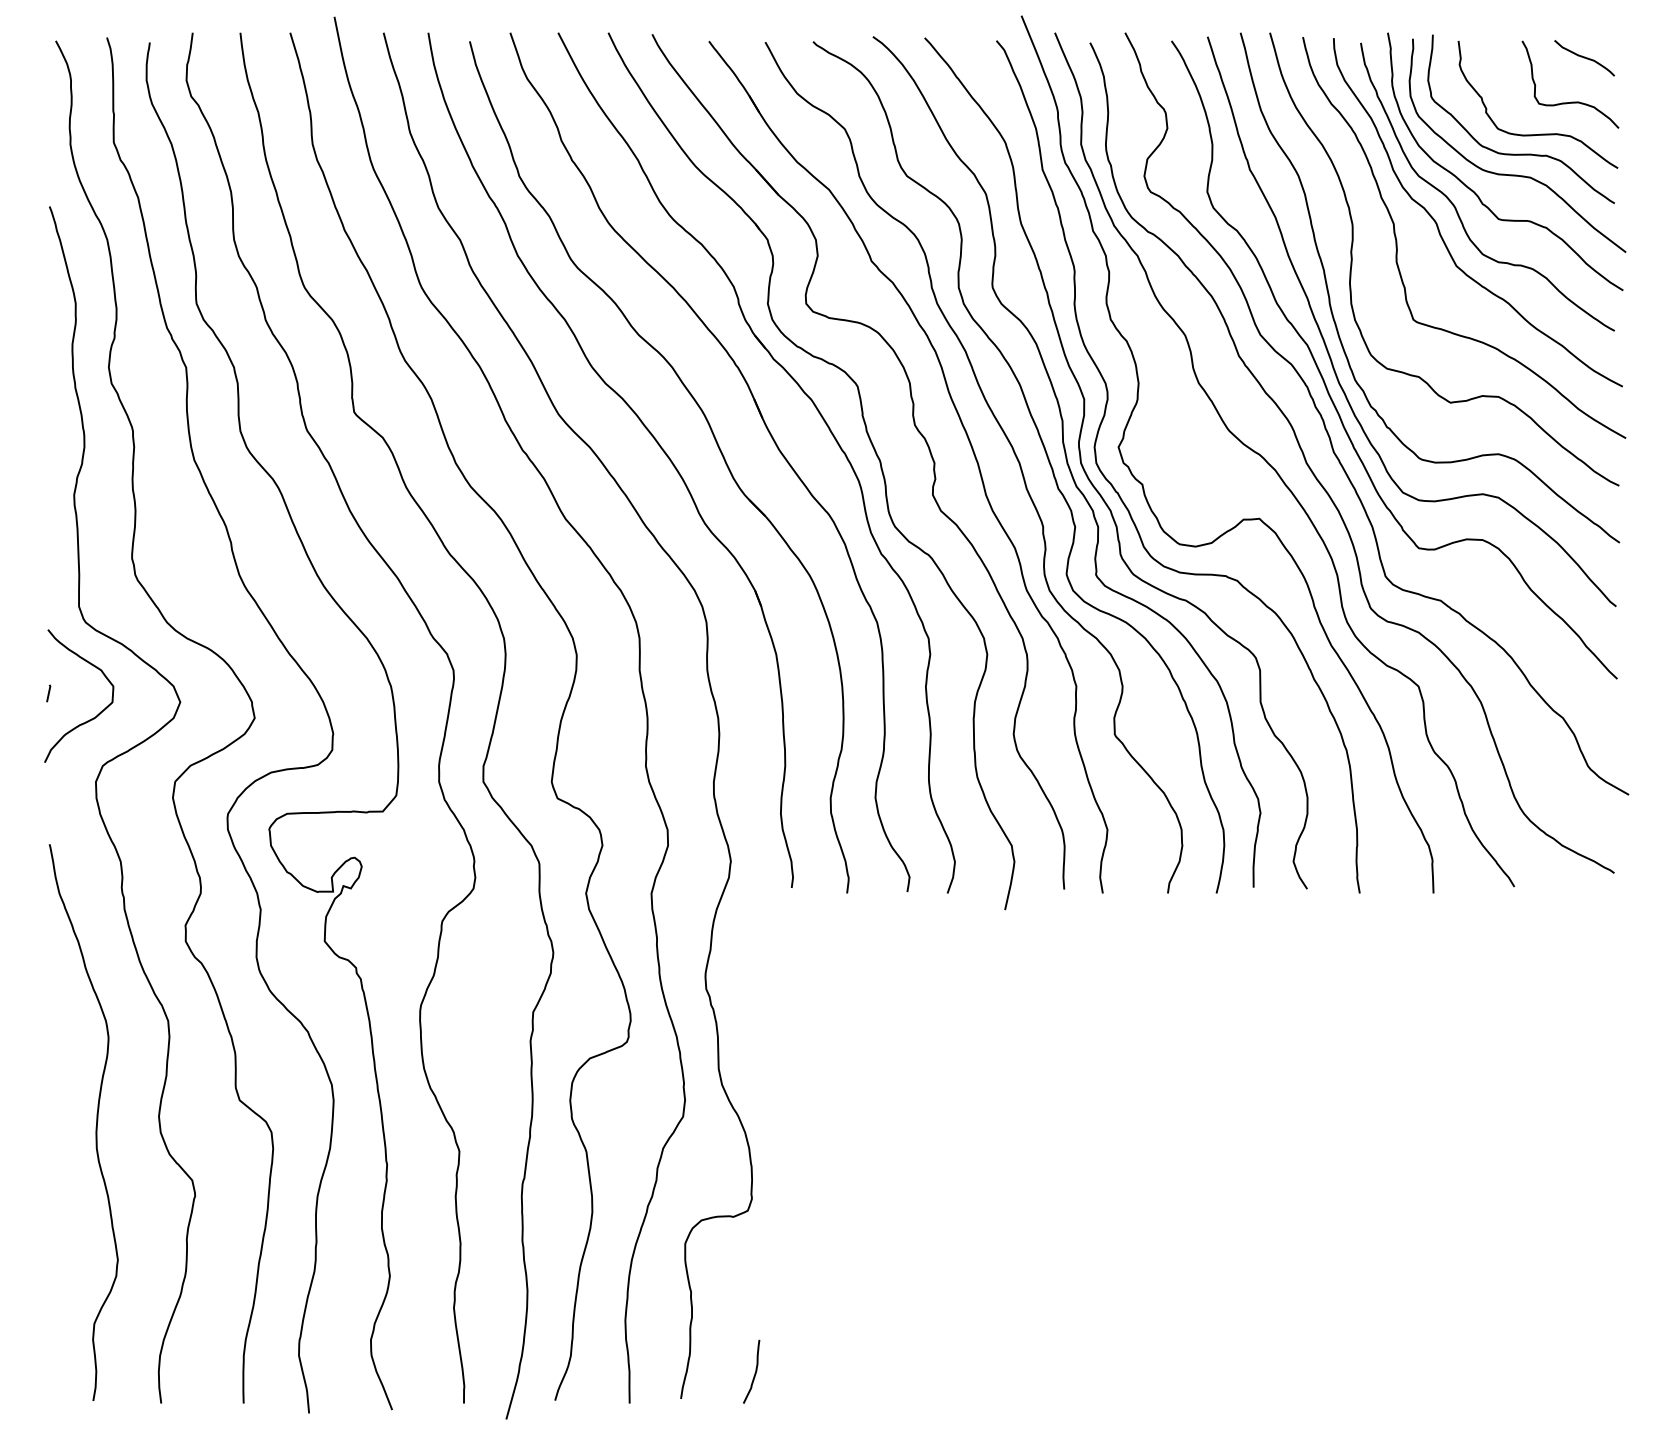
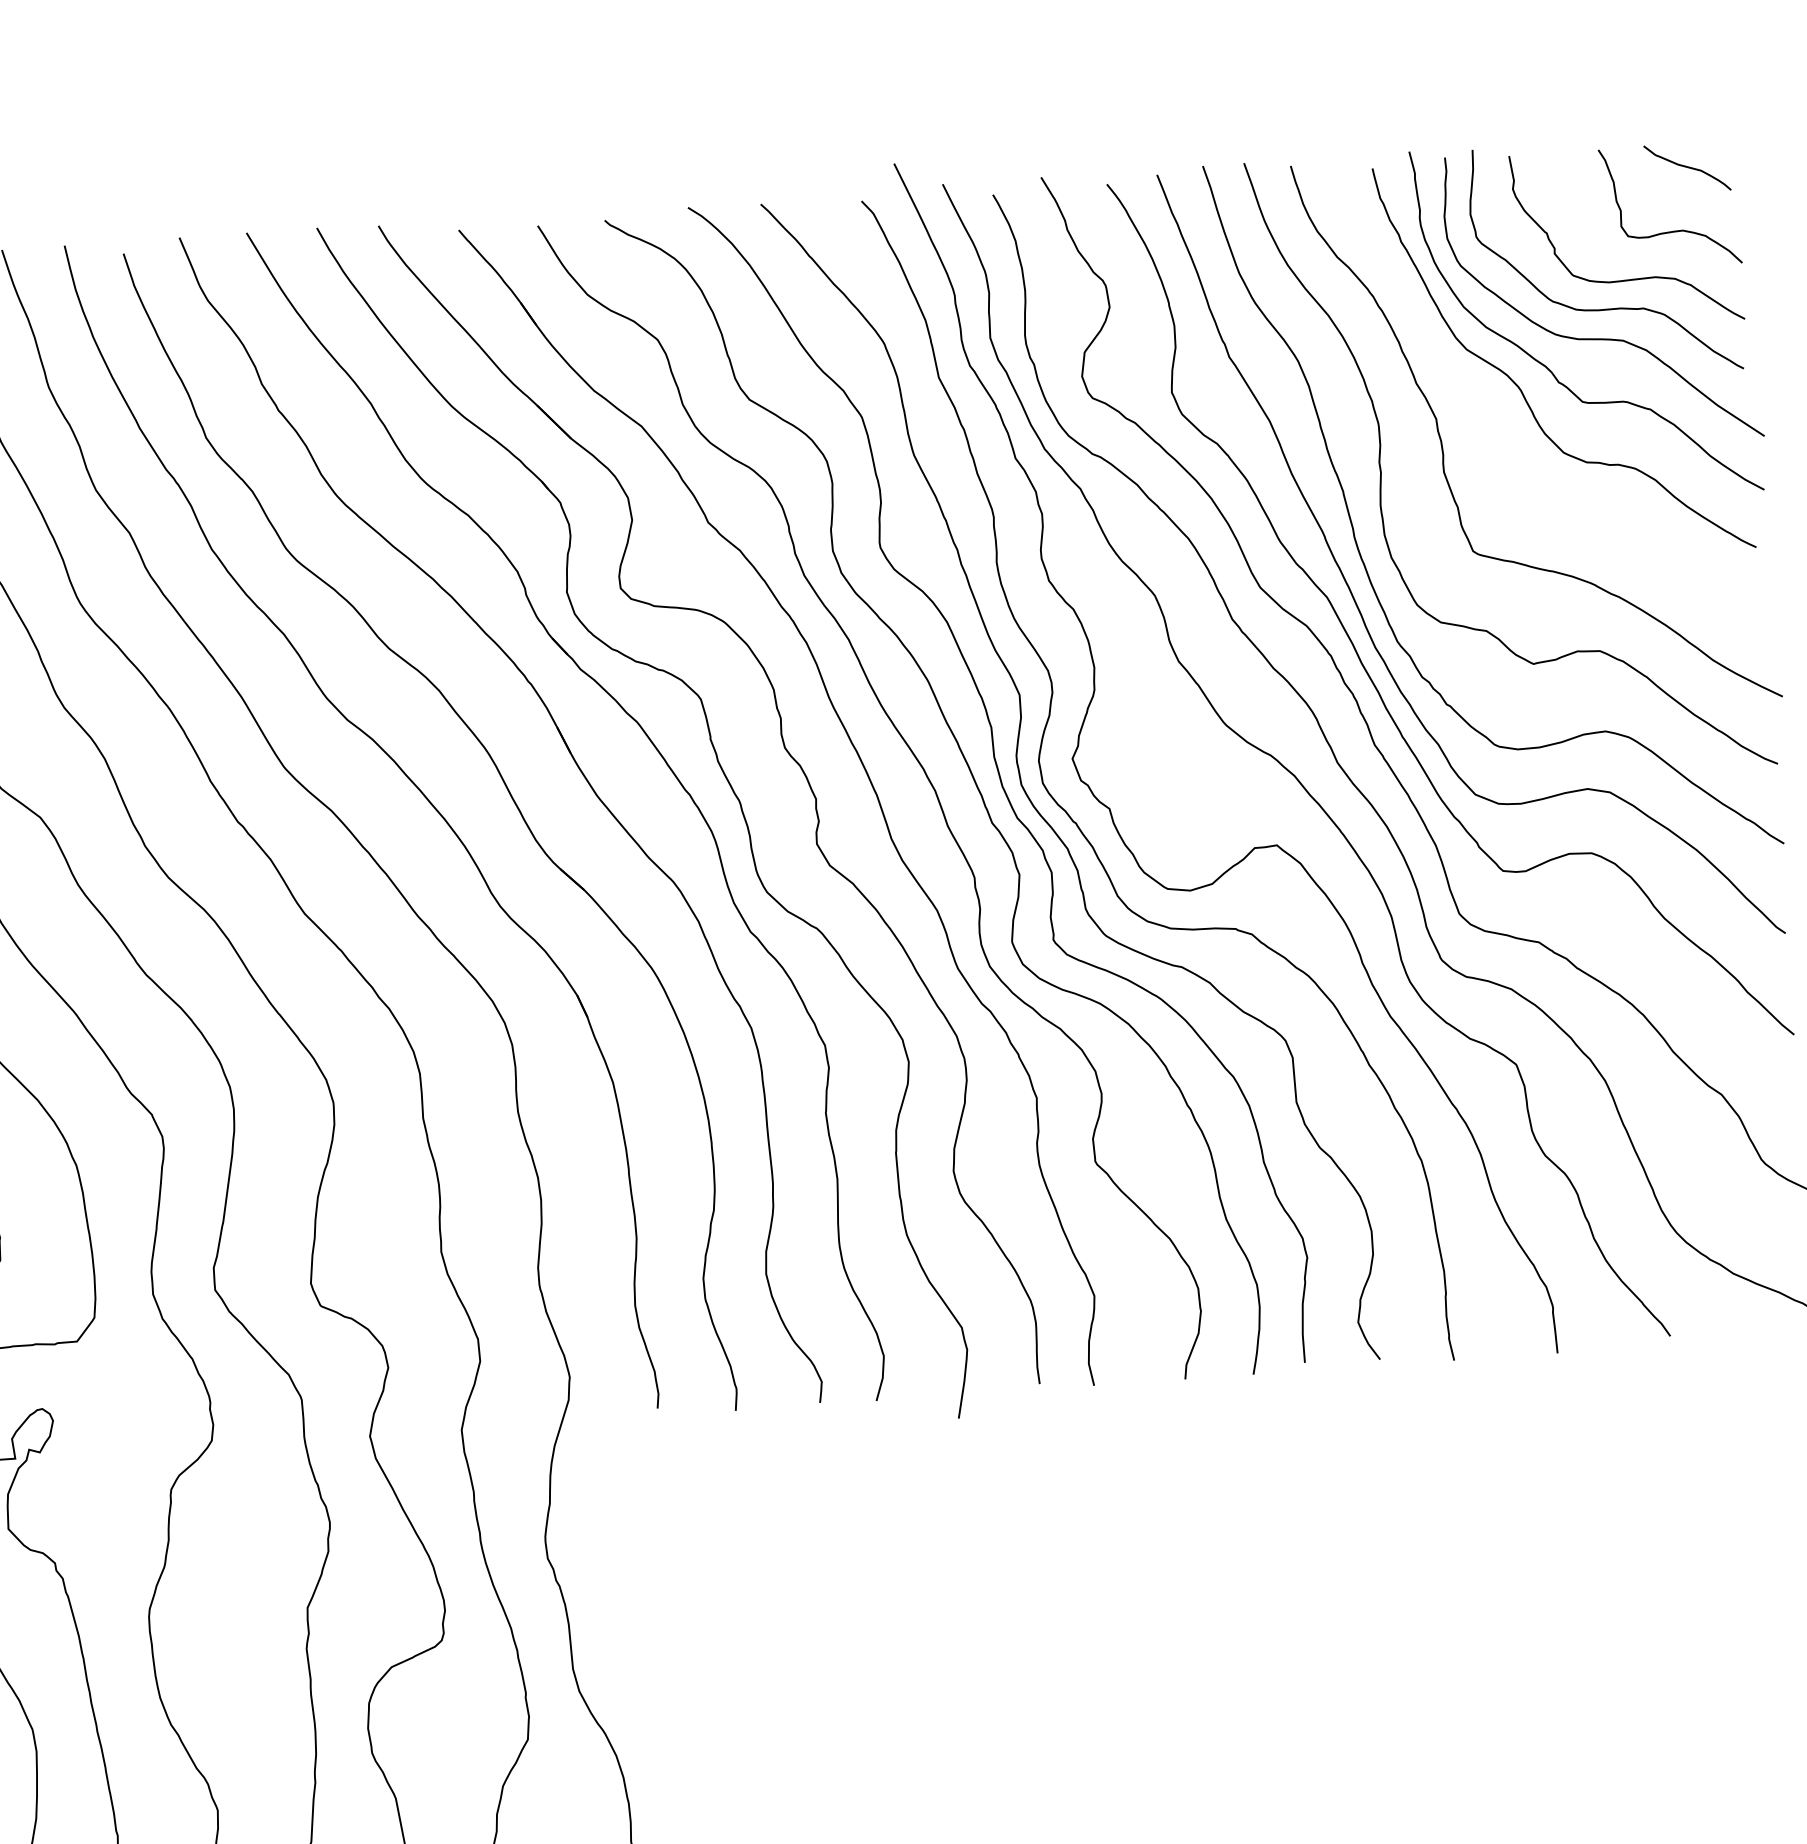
curve: (1438, 225) -> (1499, 416), removed

